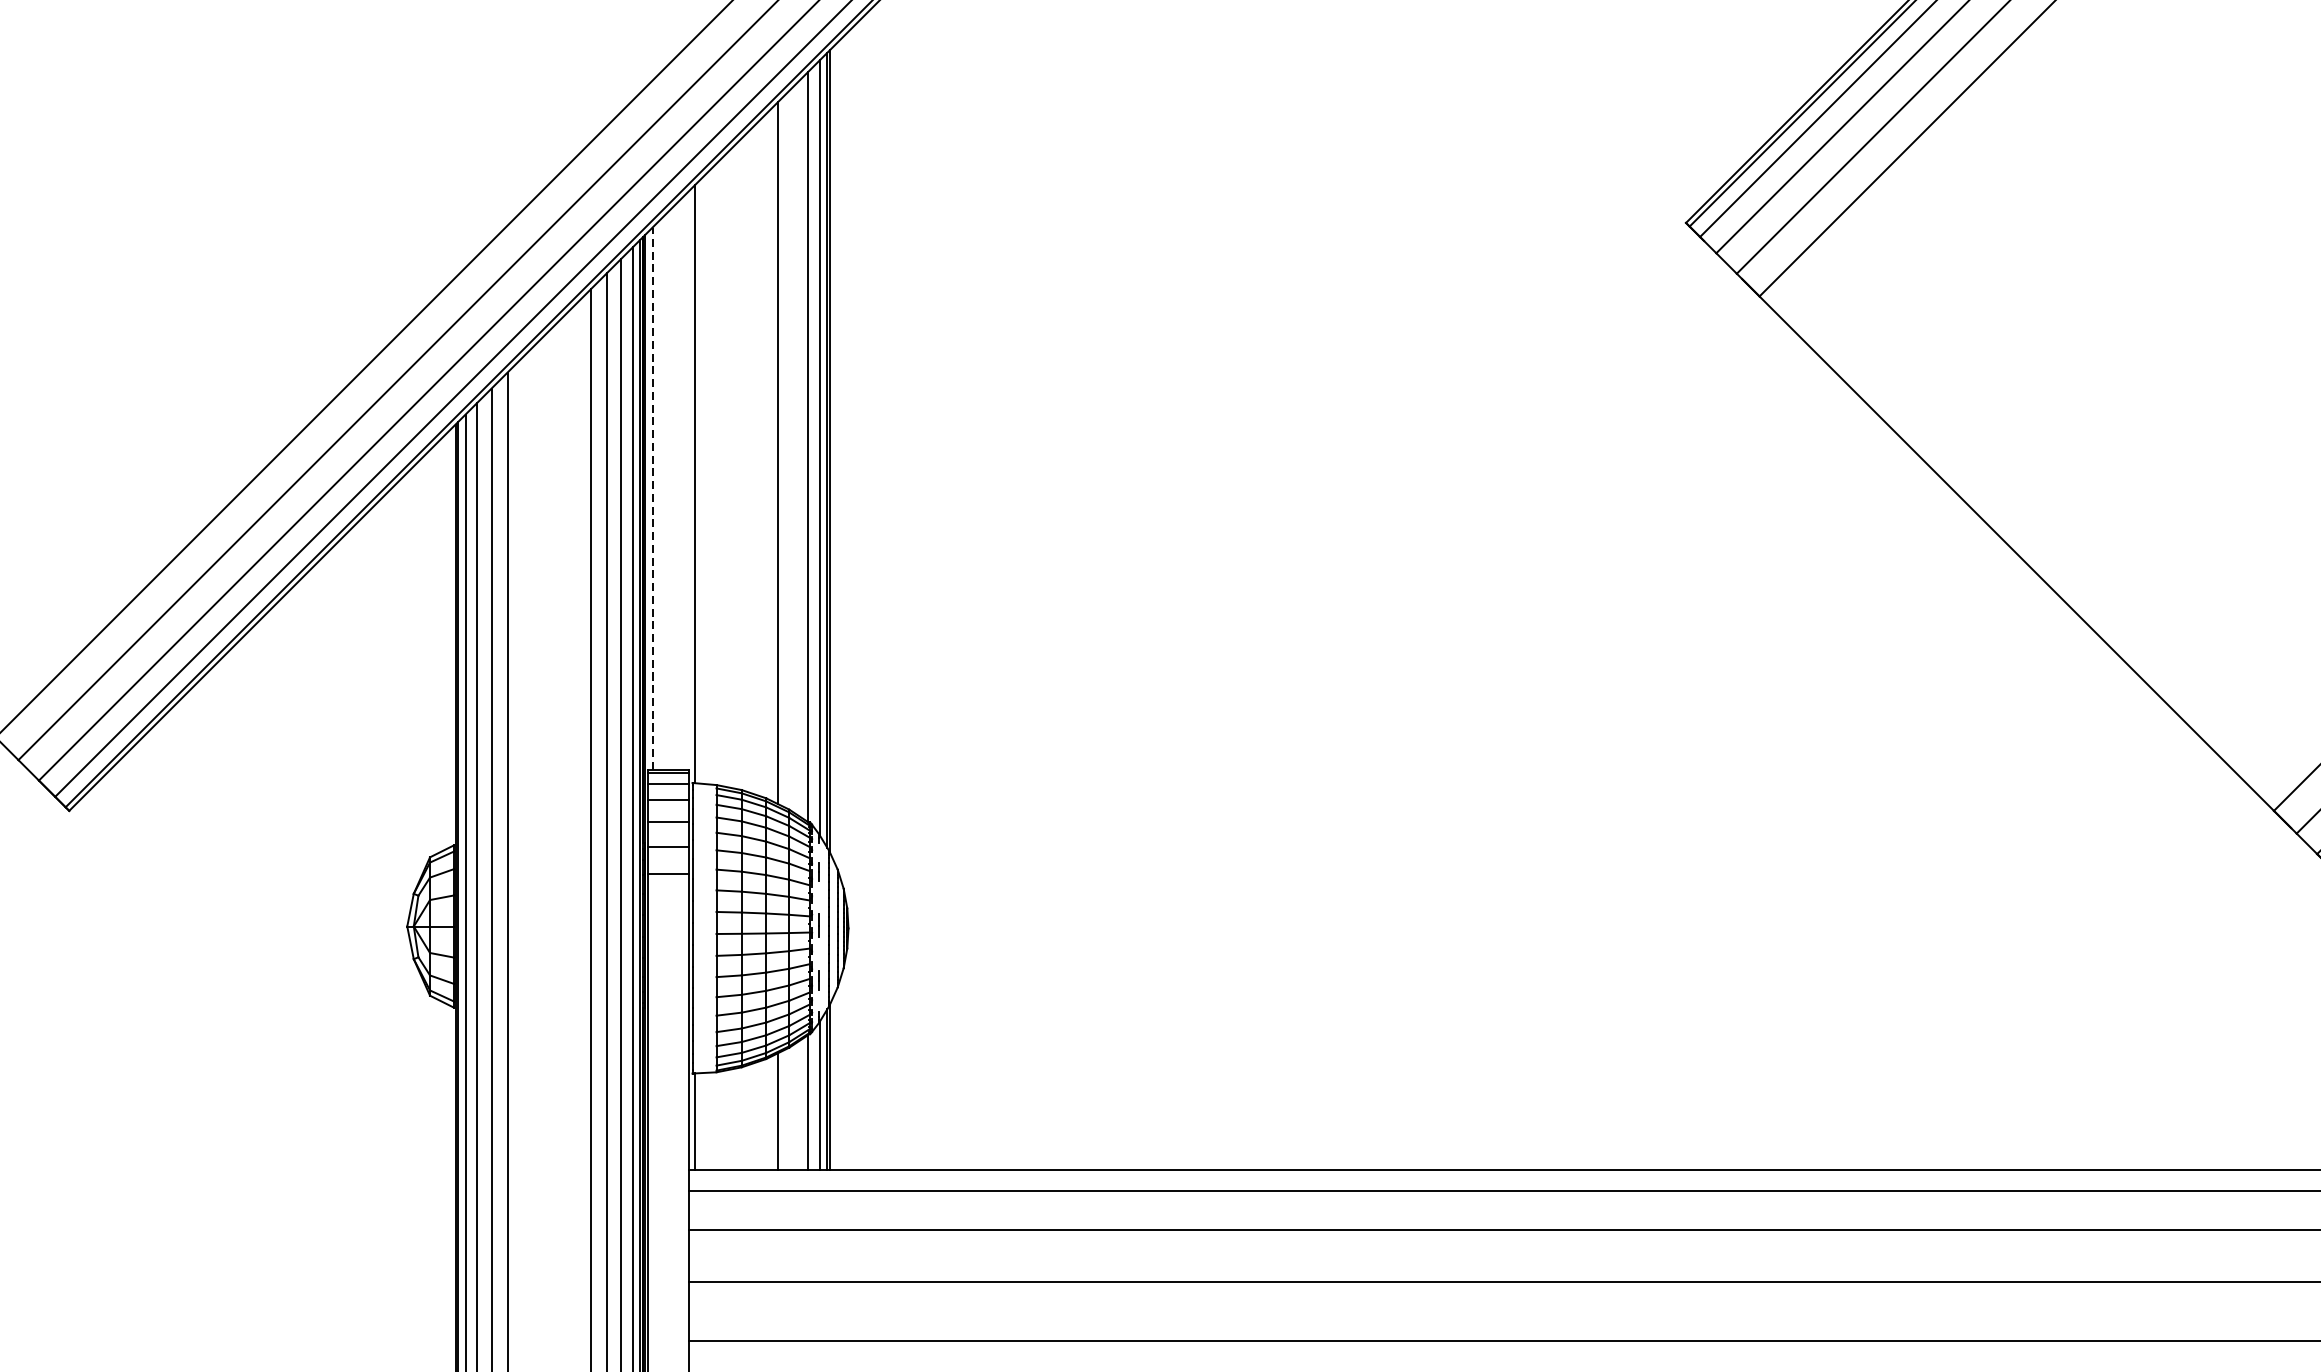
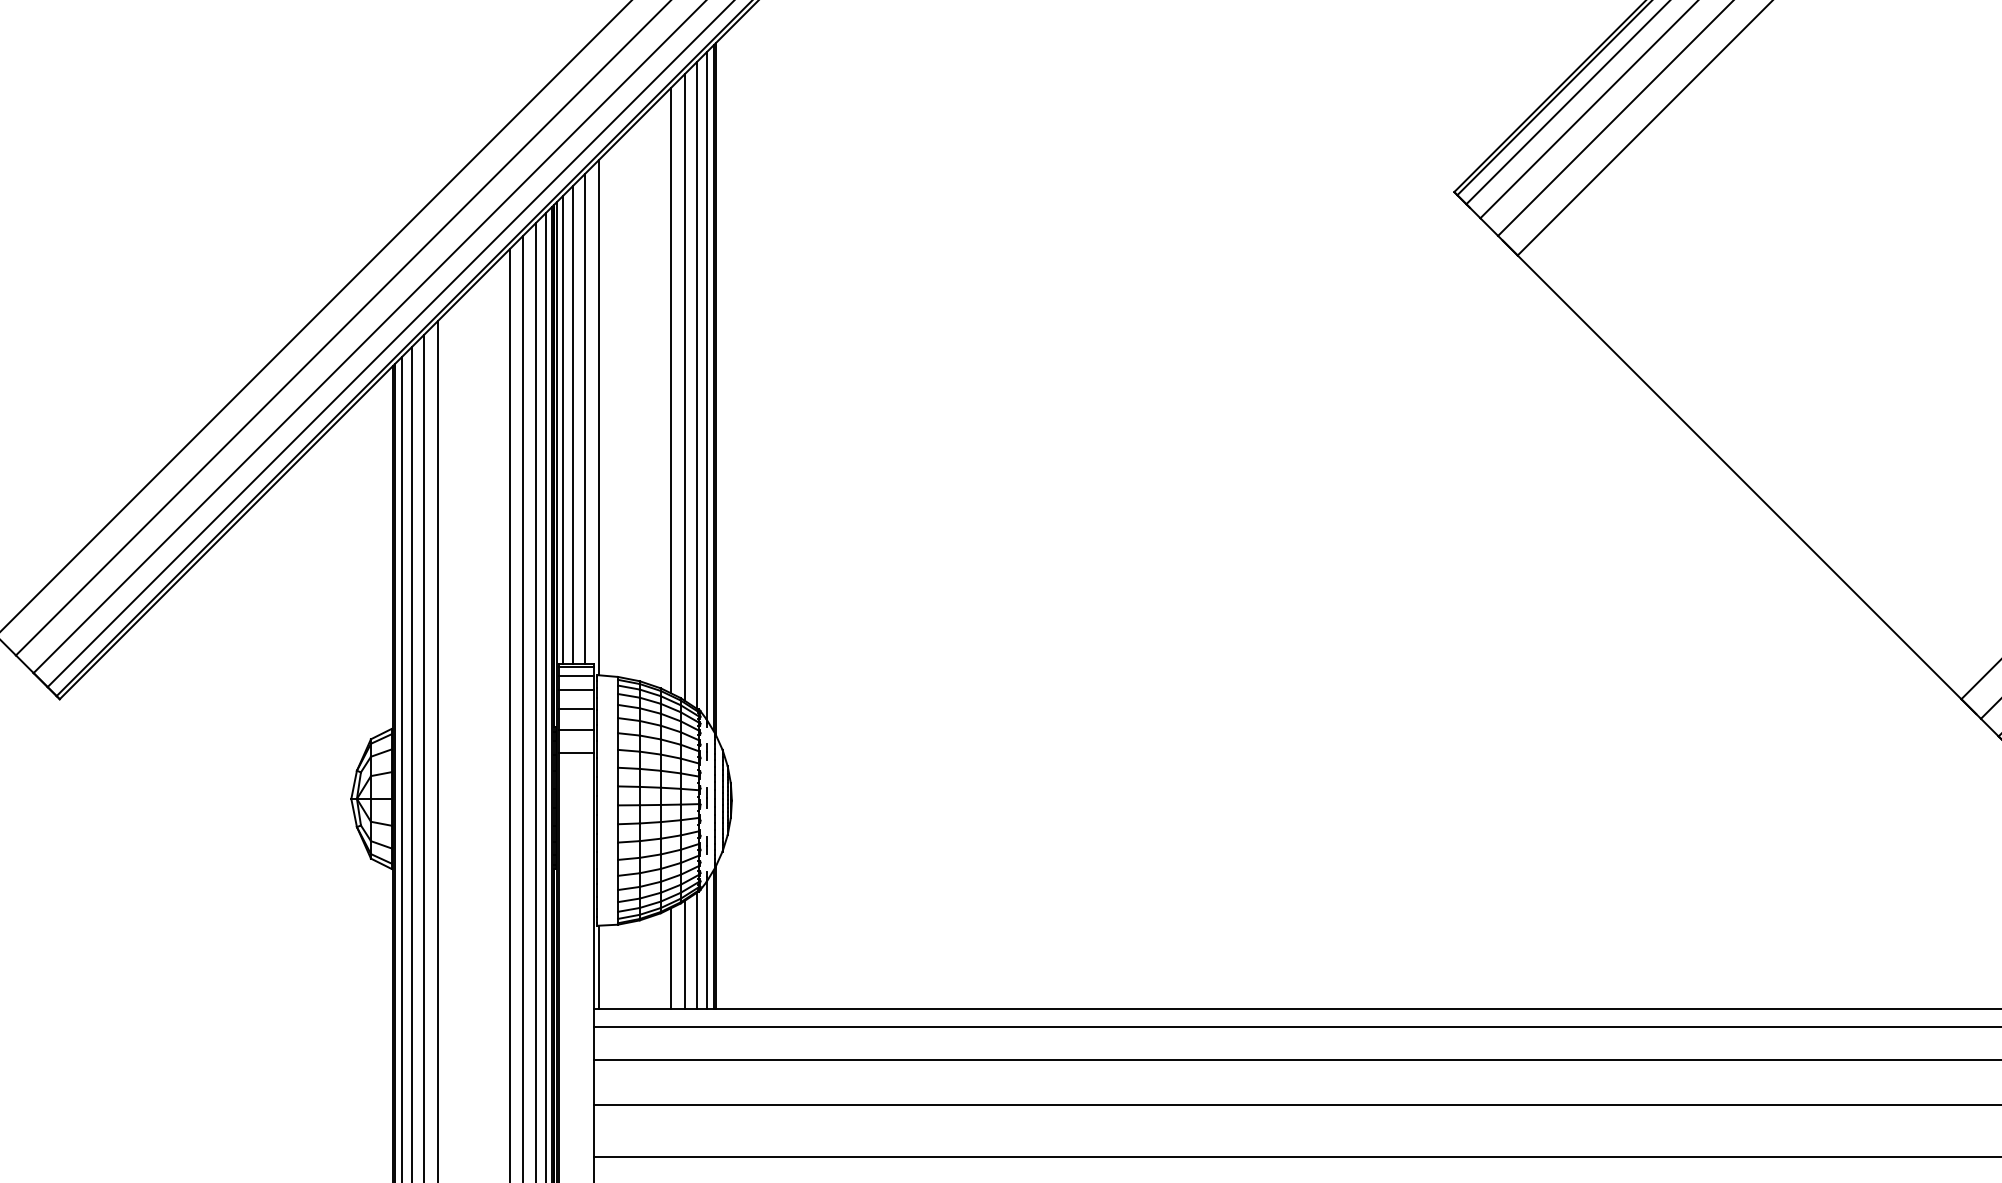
line: (793, 449) -> (684, 387), added
line: (678, 485) -> (585, 418), added
line: (663, 492) -> (572, 424), added
line: (652, 498) -> (562, 429), dashed -> solid
line: (793, 1106) -> (684, 954), added

